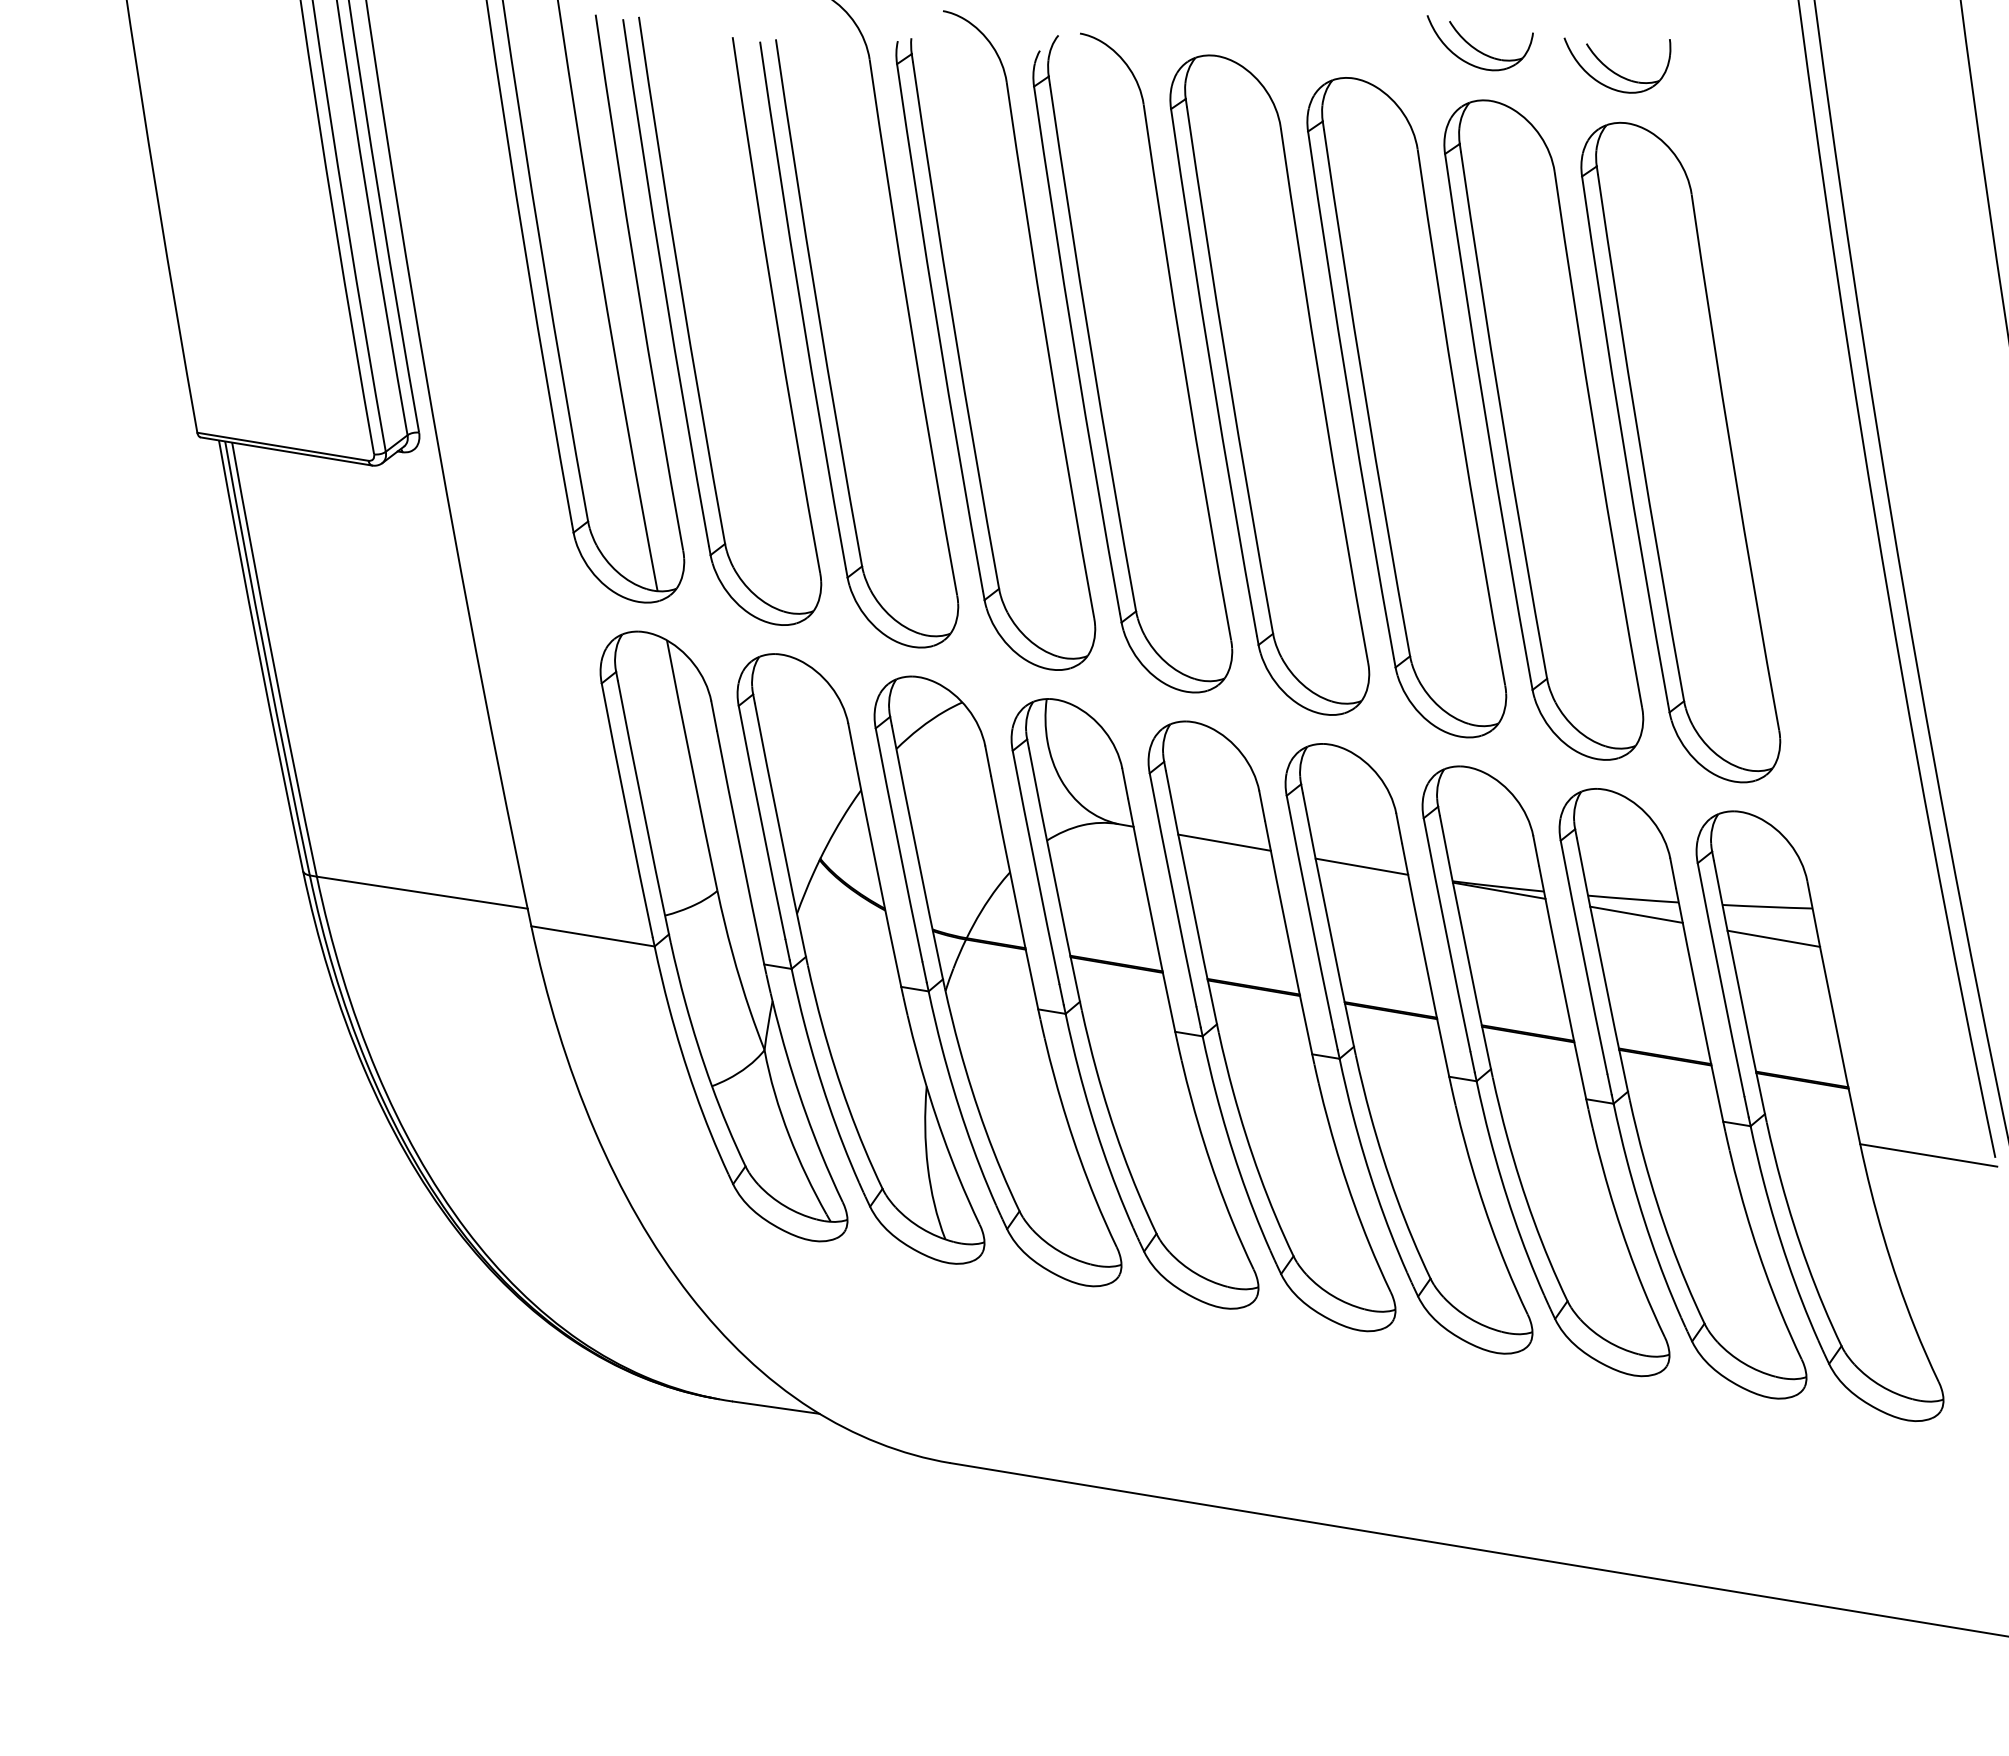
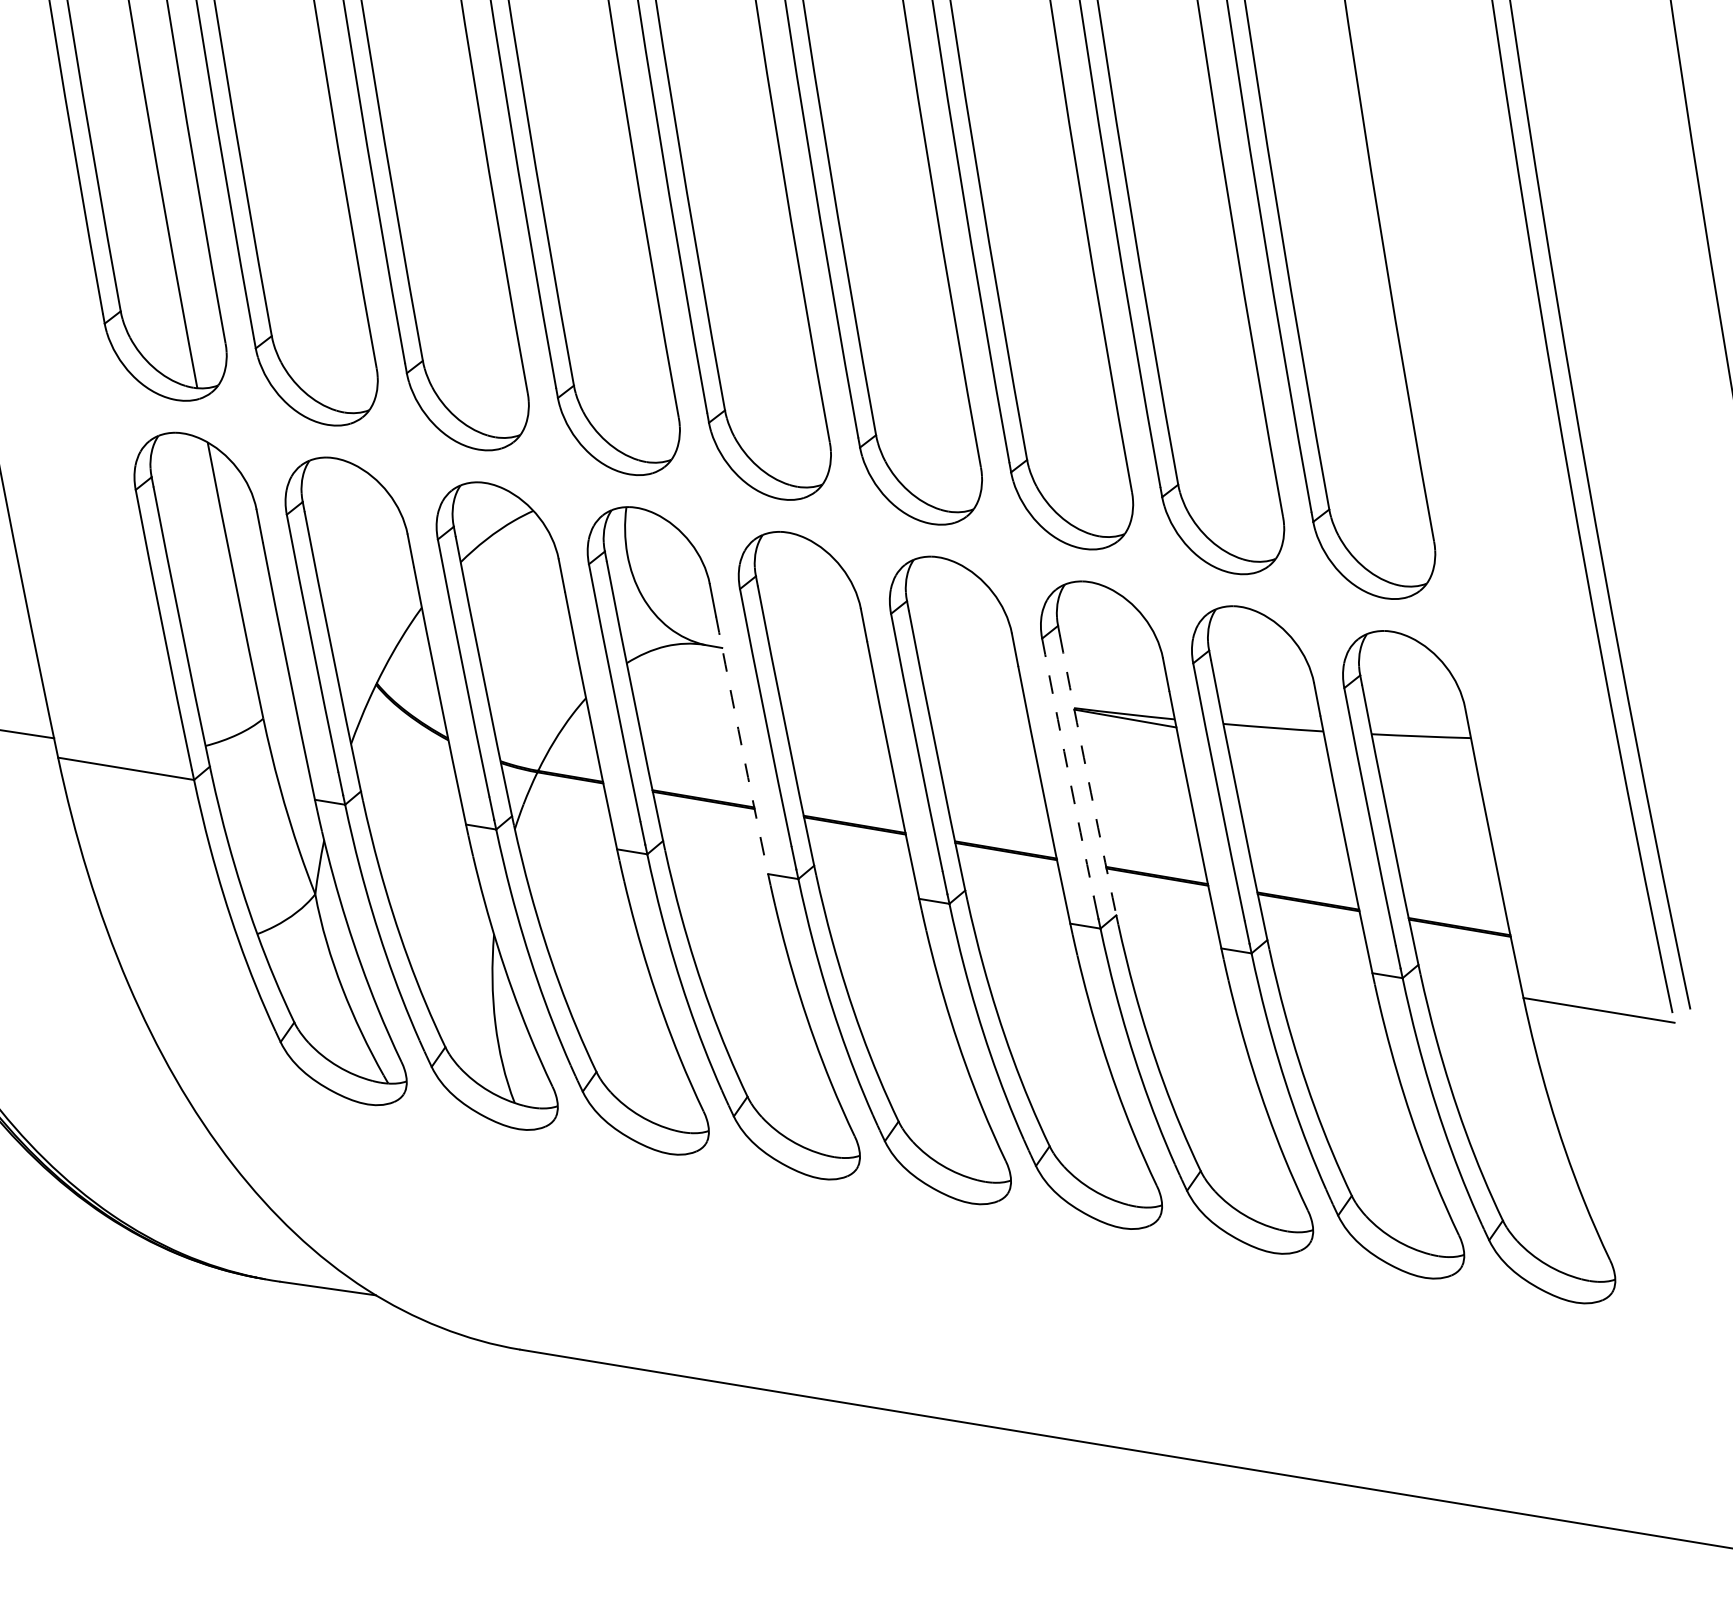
line: (1224, 842) -> (822, 665), removed
line: (1361, 866) -> (973, 691), removed
line: (1636, 914) -> (1276, 744), removed
arc: (1151, 915) -> (741, 745), solid -> dashed
arc: (1446, 935) -> (1067, 767), solid -> dashed
line: (1773, 938) -> (1427, 771), removed
arc: (1464, 942) -> (1087, 775), solid -> dashed

